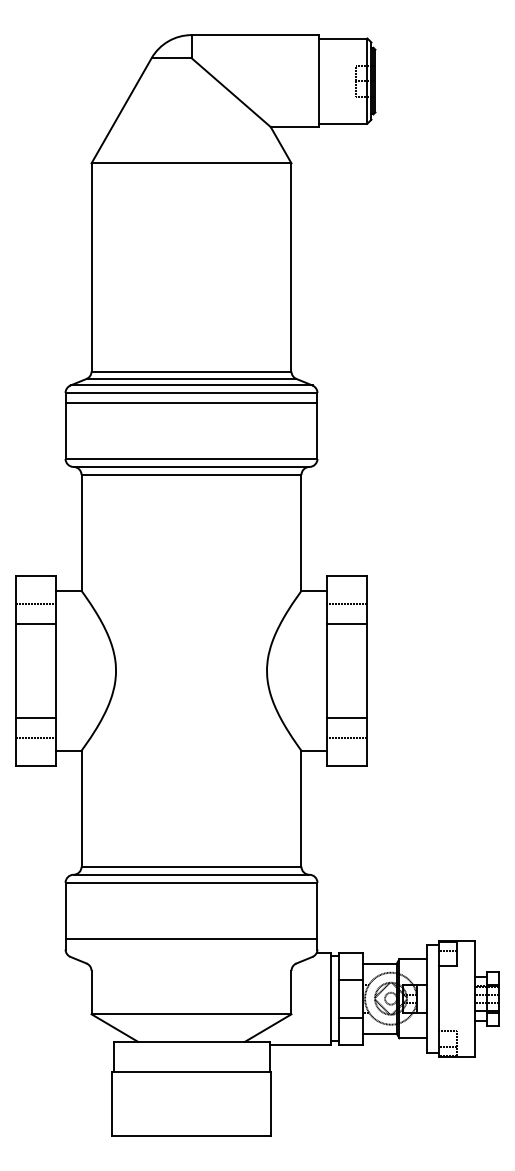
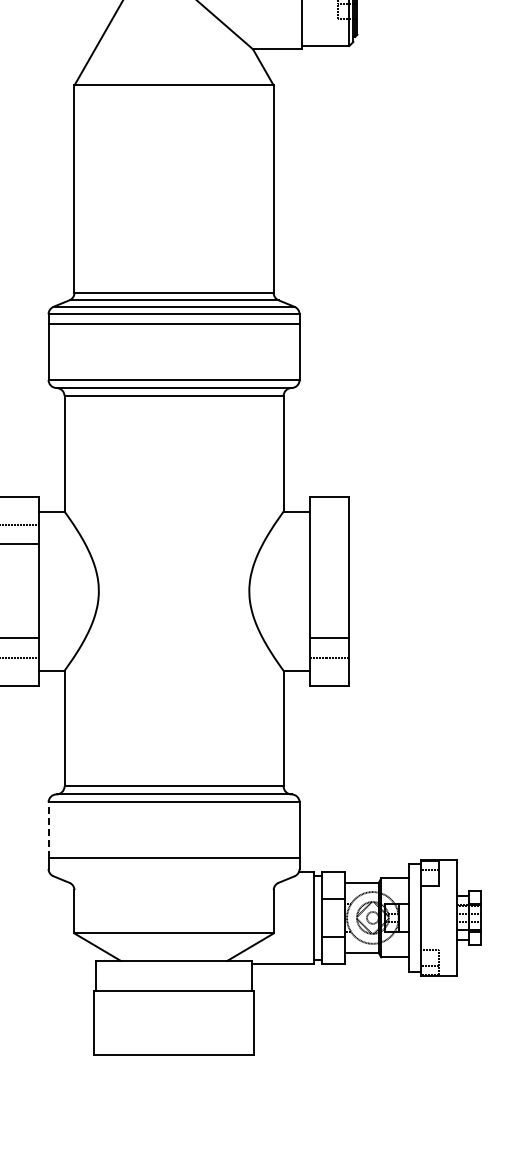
line: (347, 604) -> (329, 525), removed
line: (347, 623) -> (329, 544), removed
line: (65, 910) -> (48, 830), solid -> dashed

